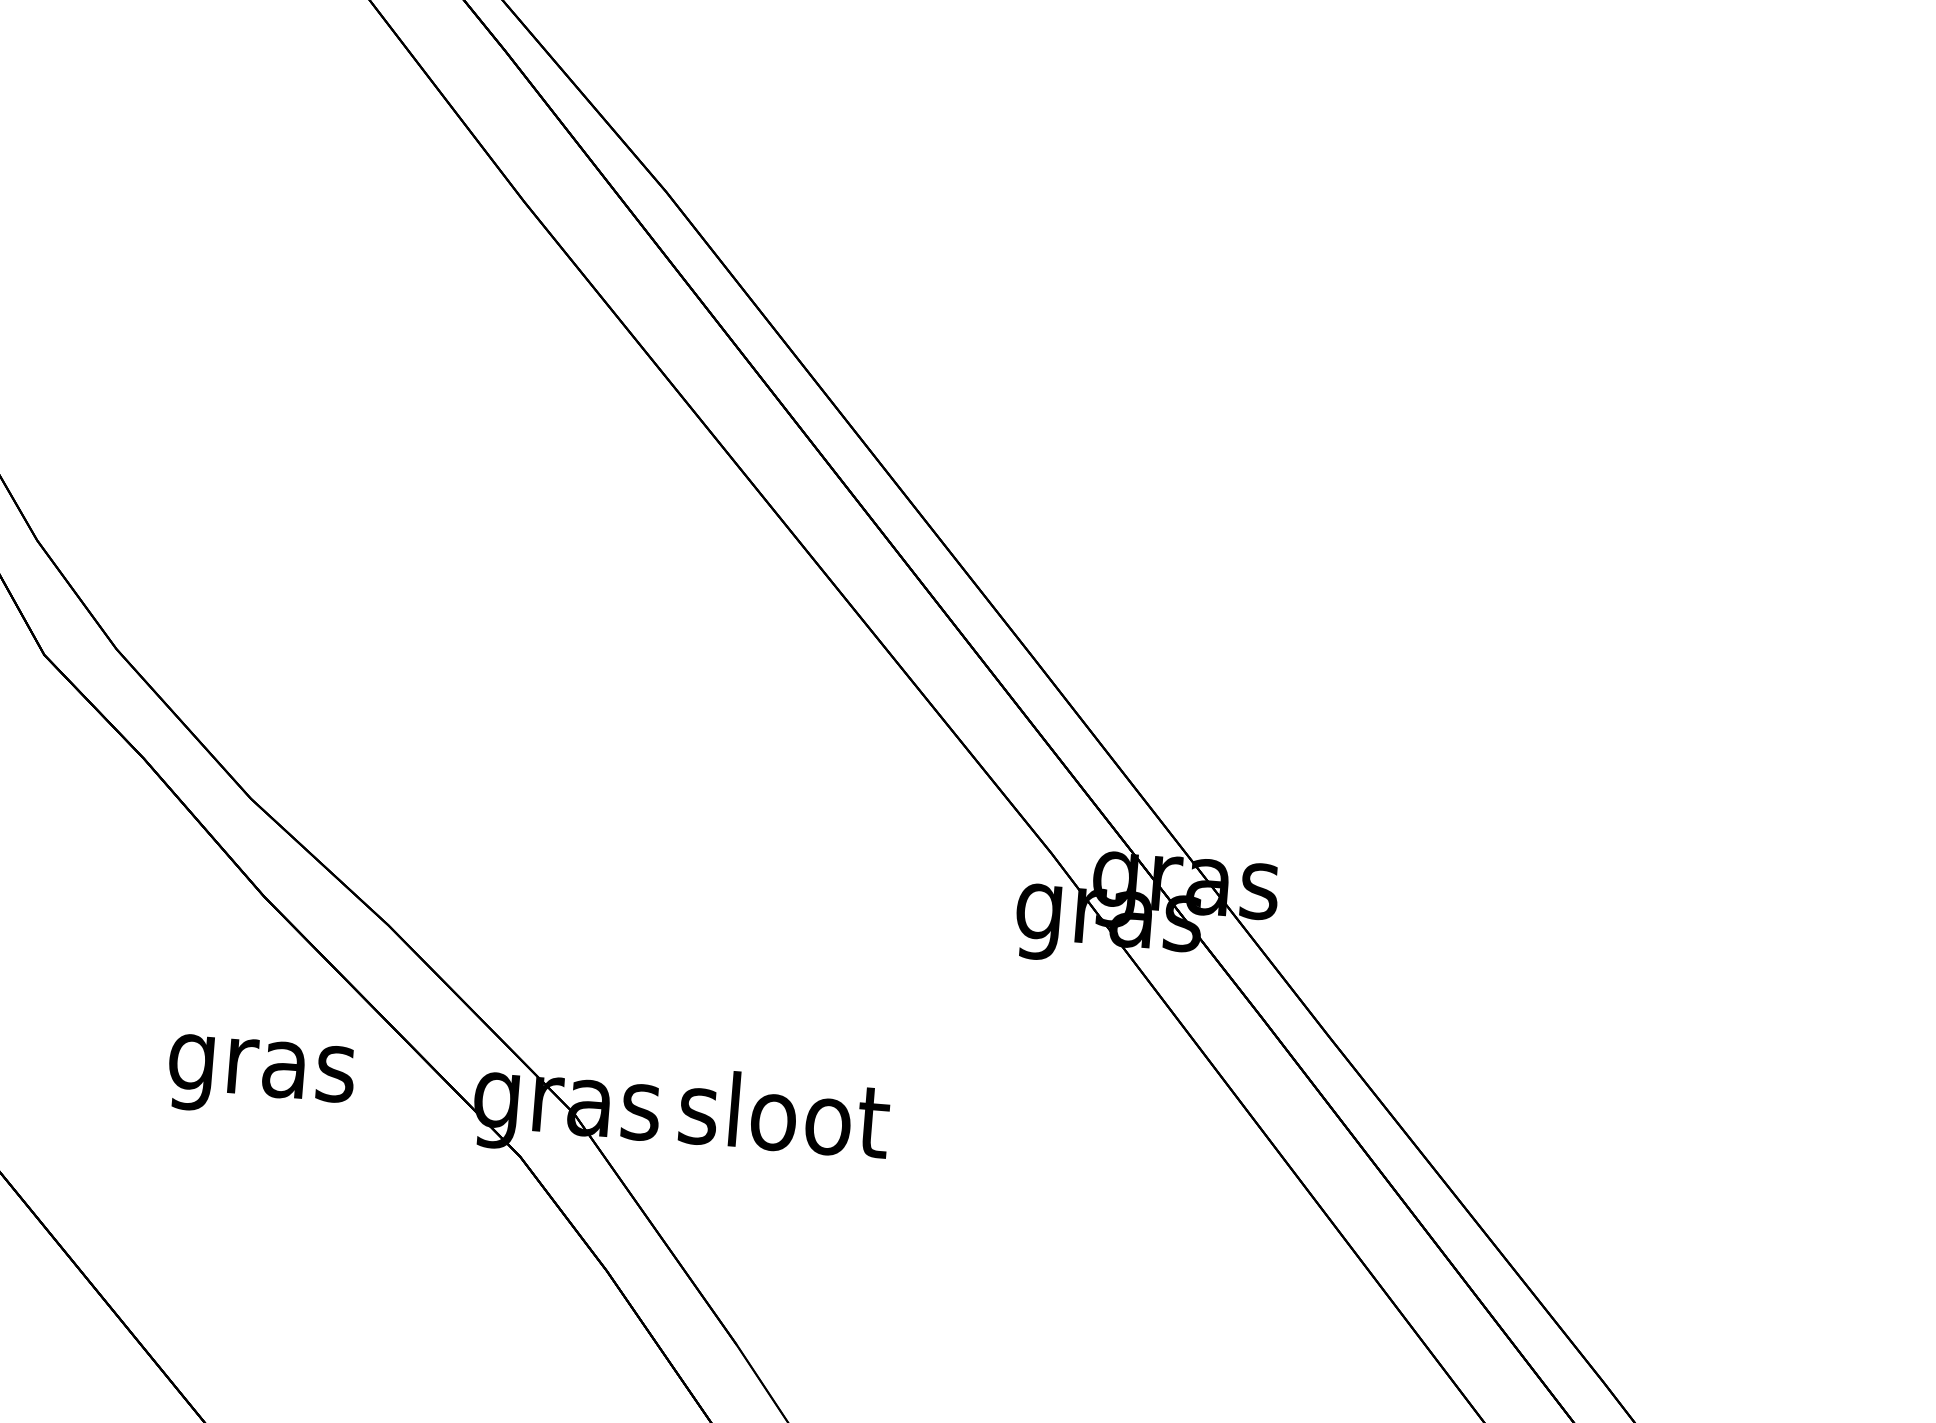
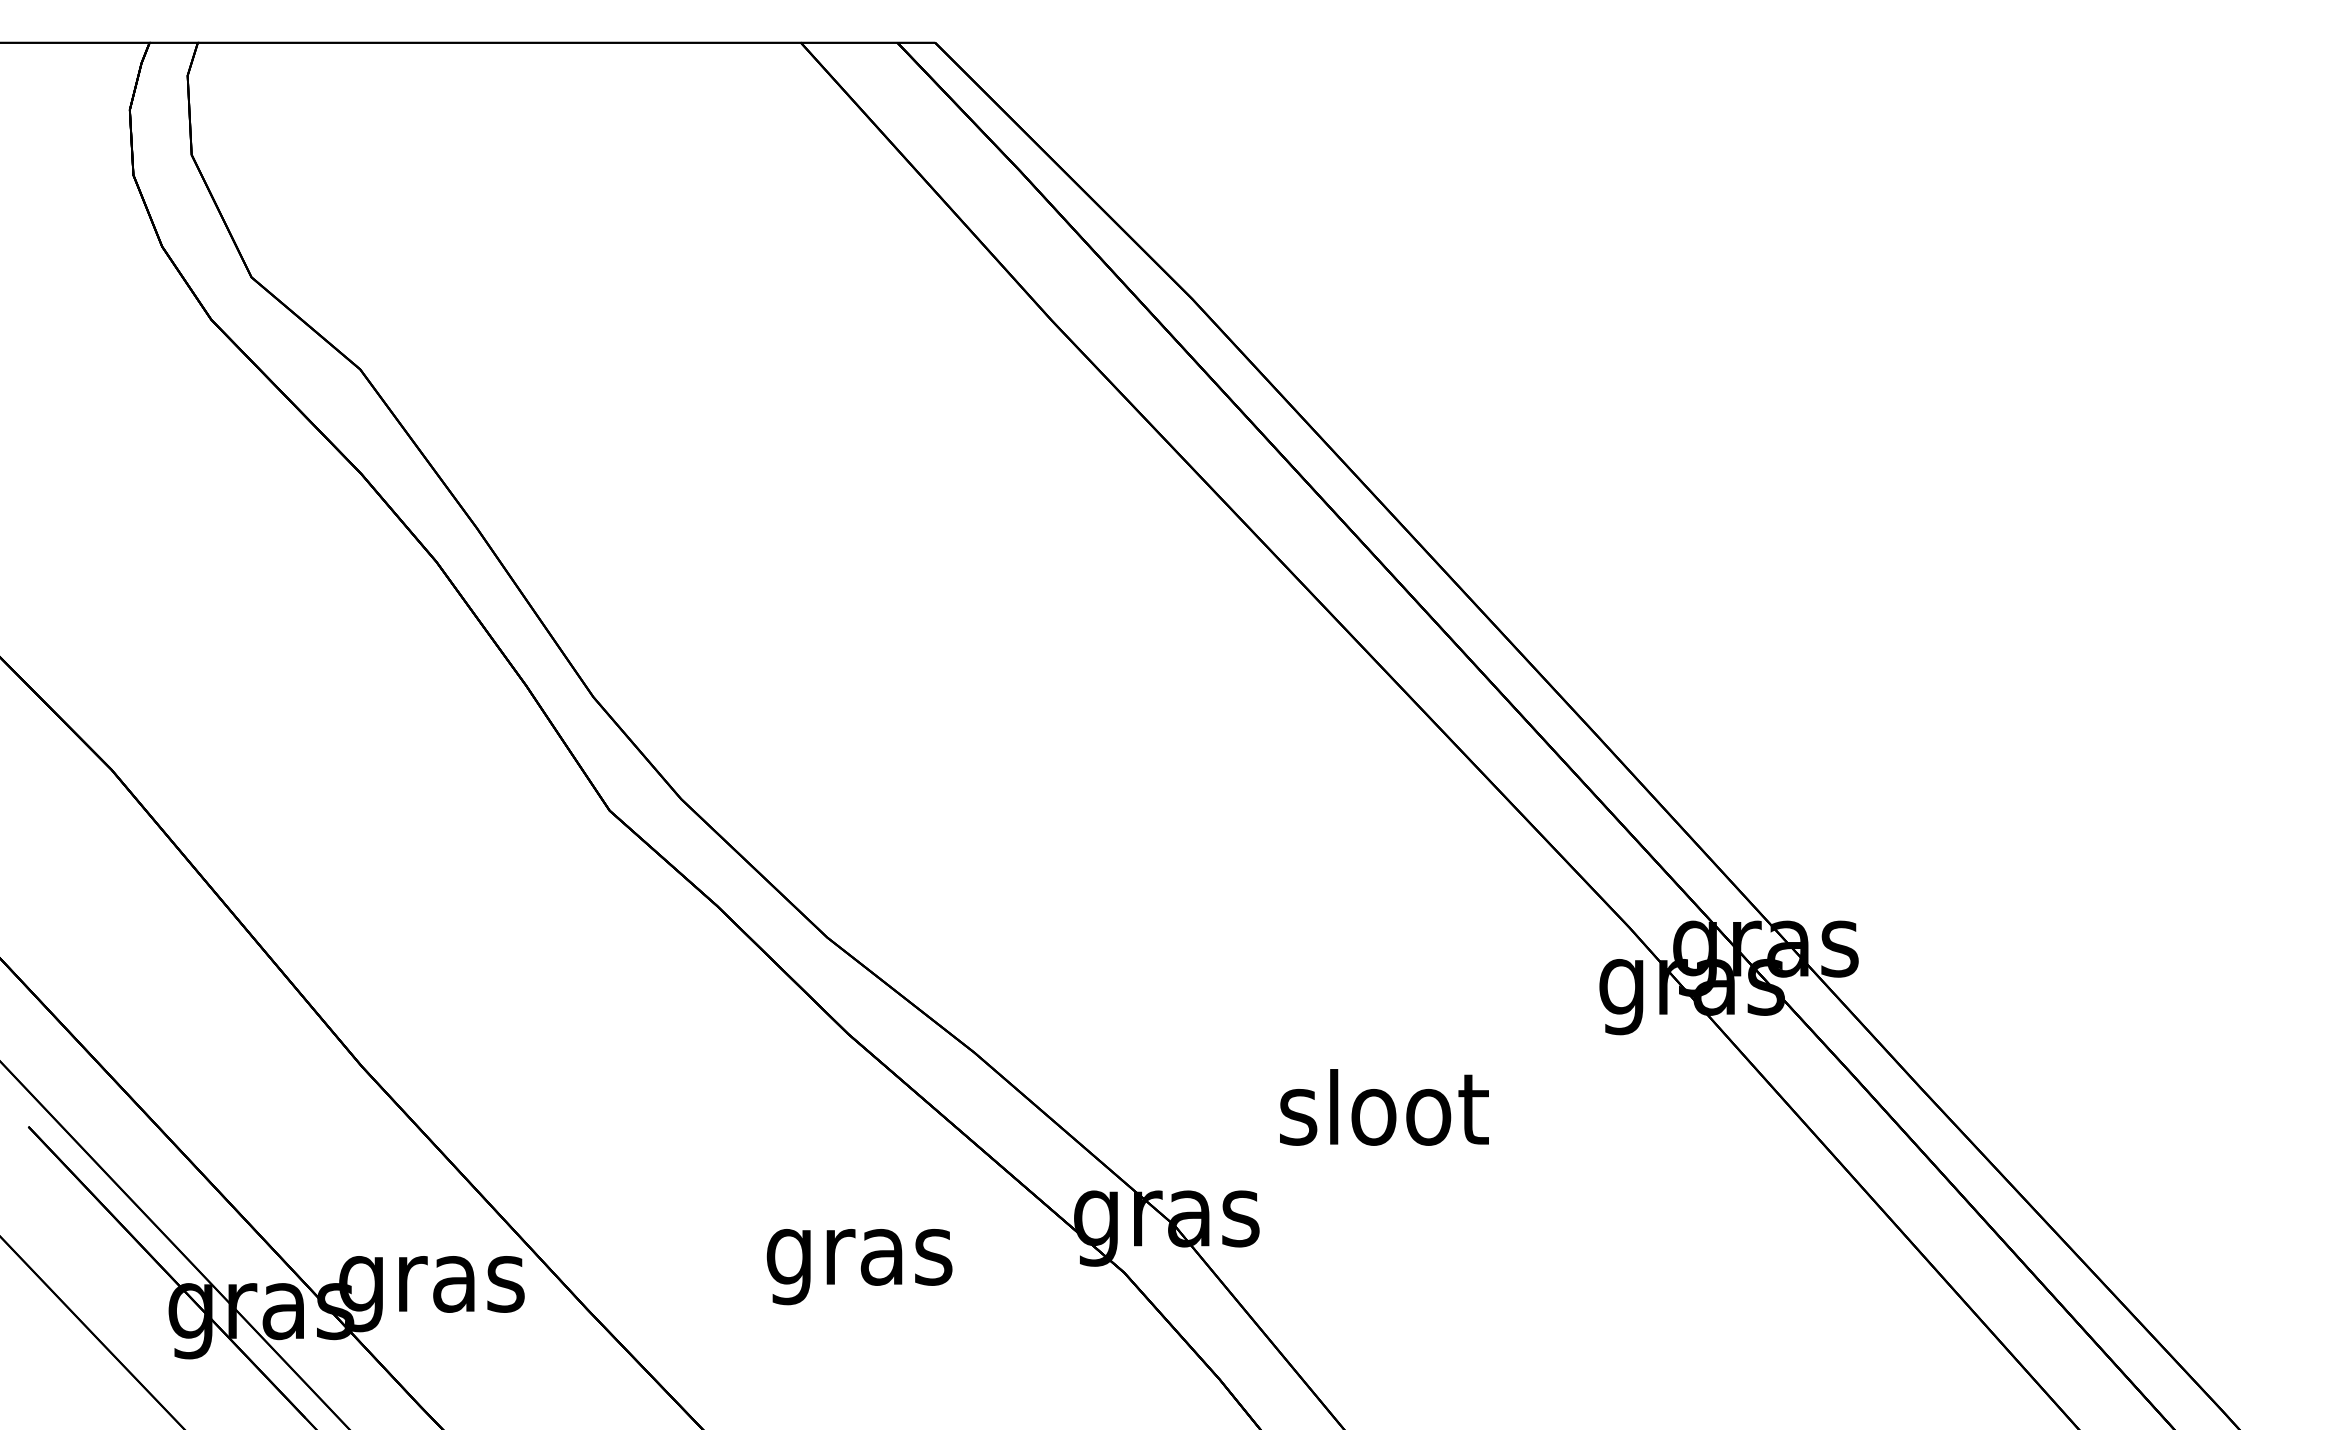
text: (260, 1078) -> (859, 1267), moved
text: (784, 1113) -> (1384, 1107), moved

